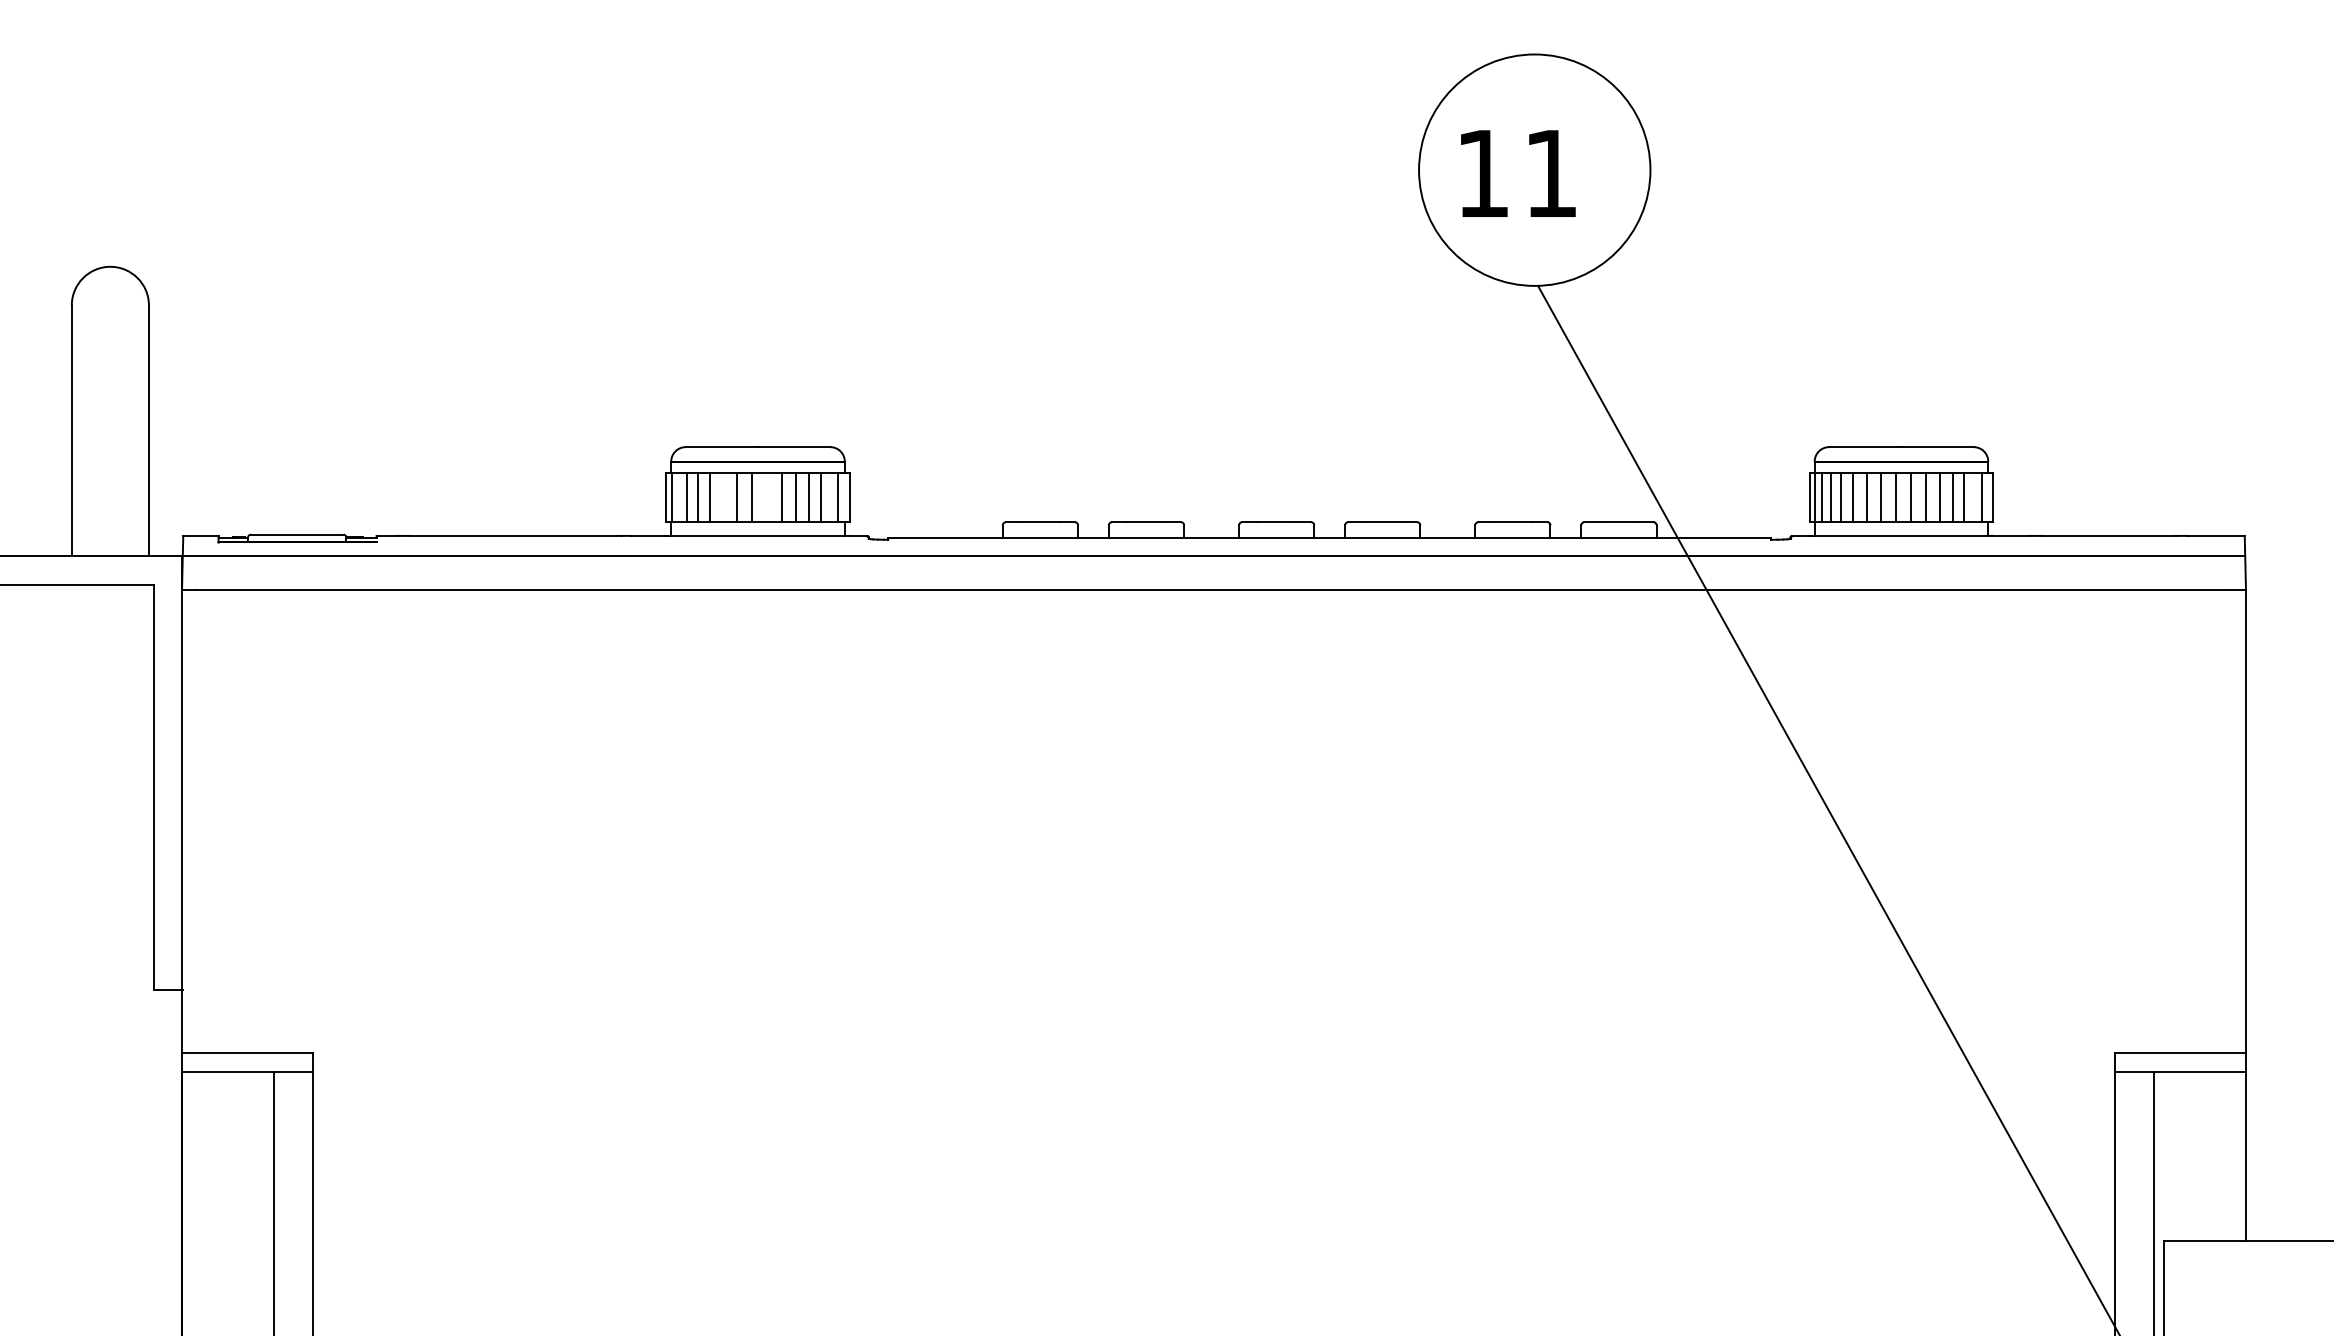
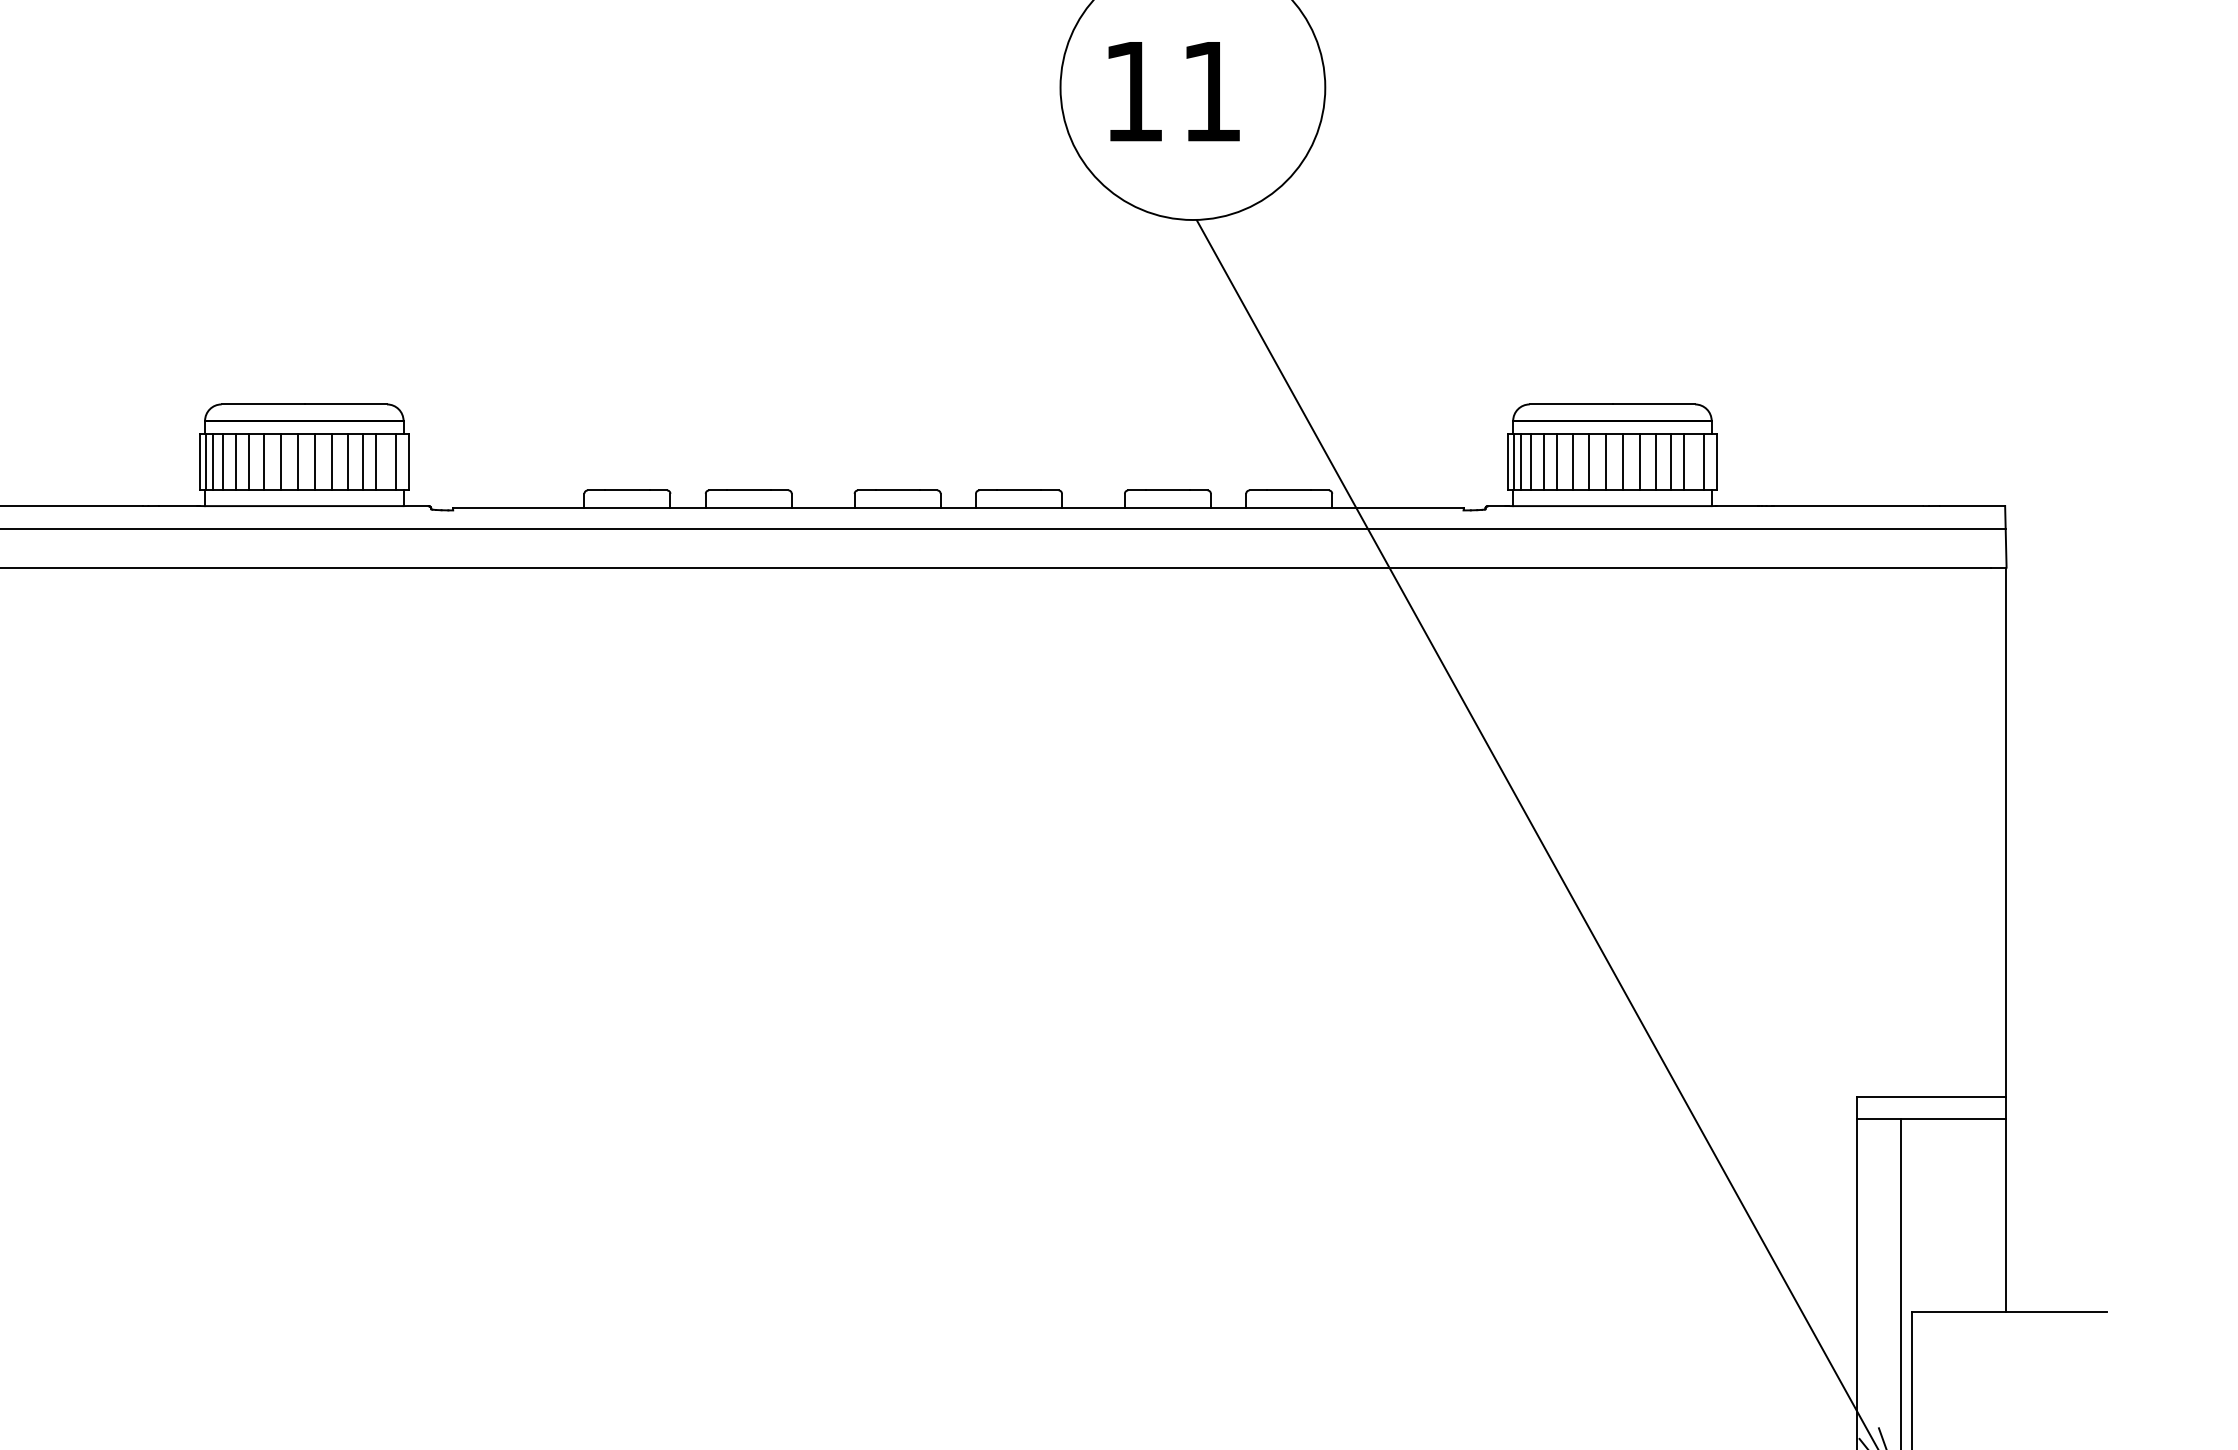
line: (678, 497) -> (213, 462), added
line: (723, 497) -> (264, 462), added
line: (767, 497) -> (315, 462), added

